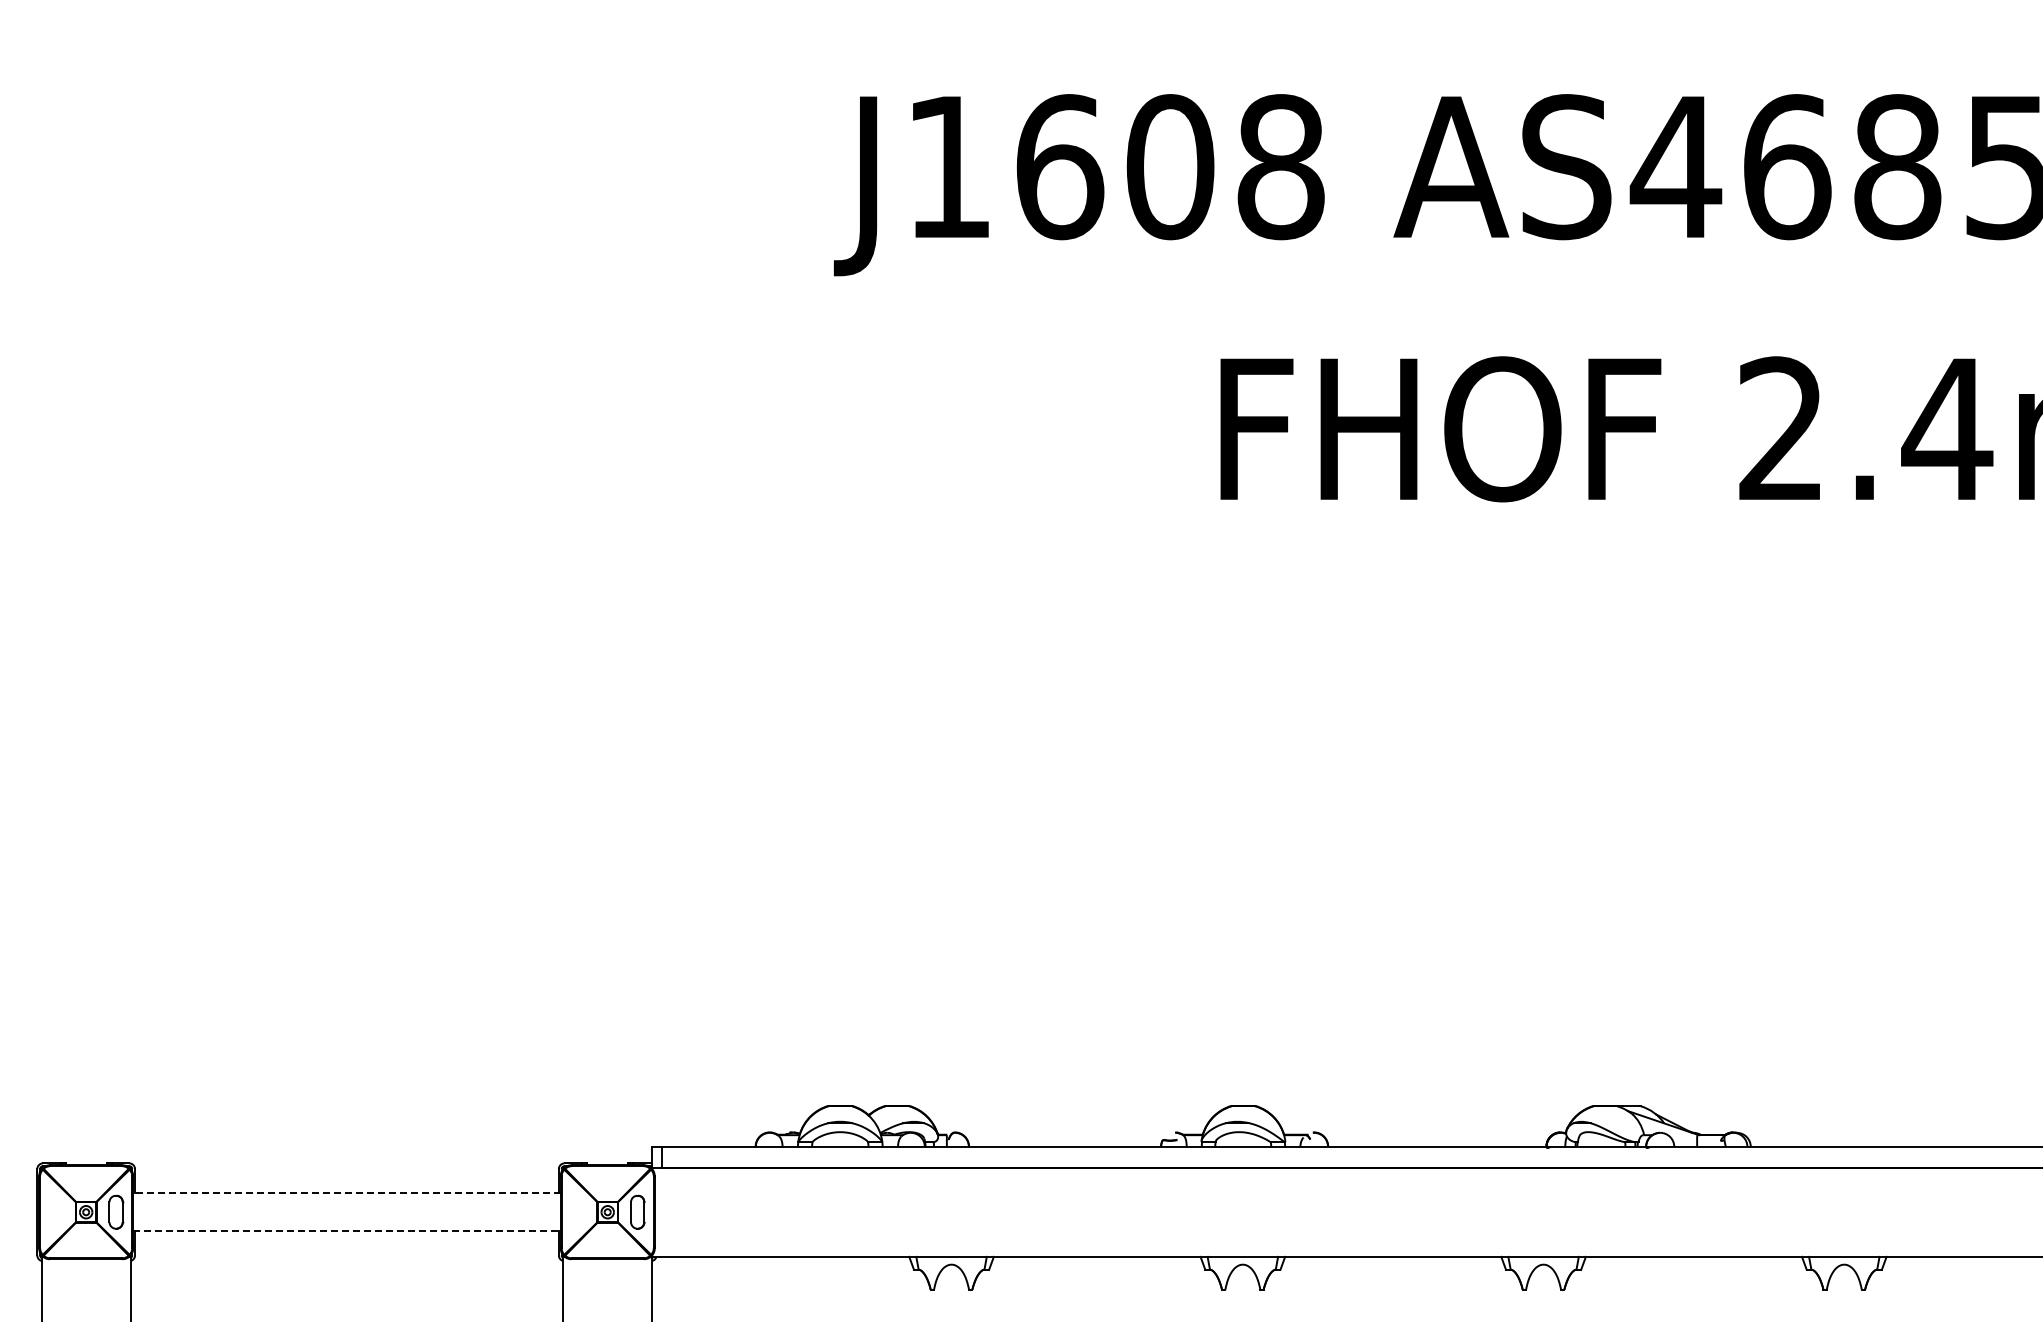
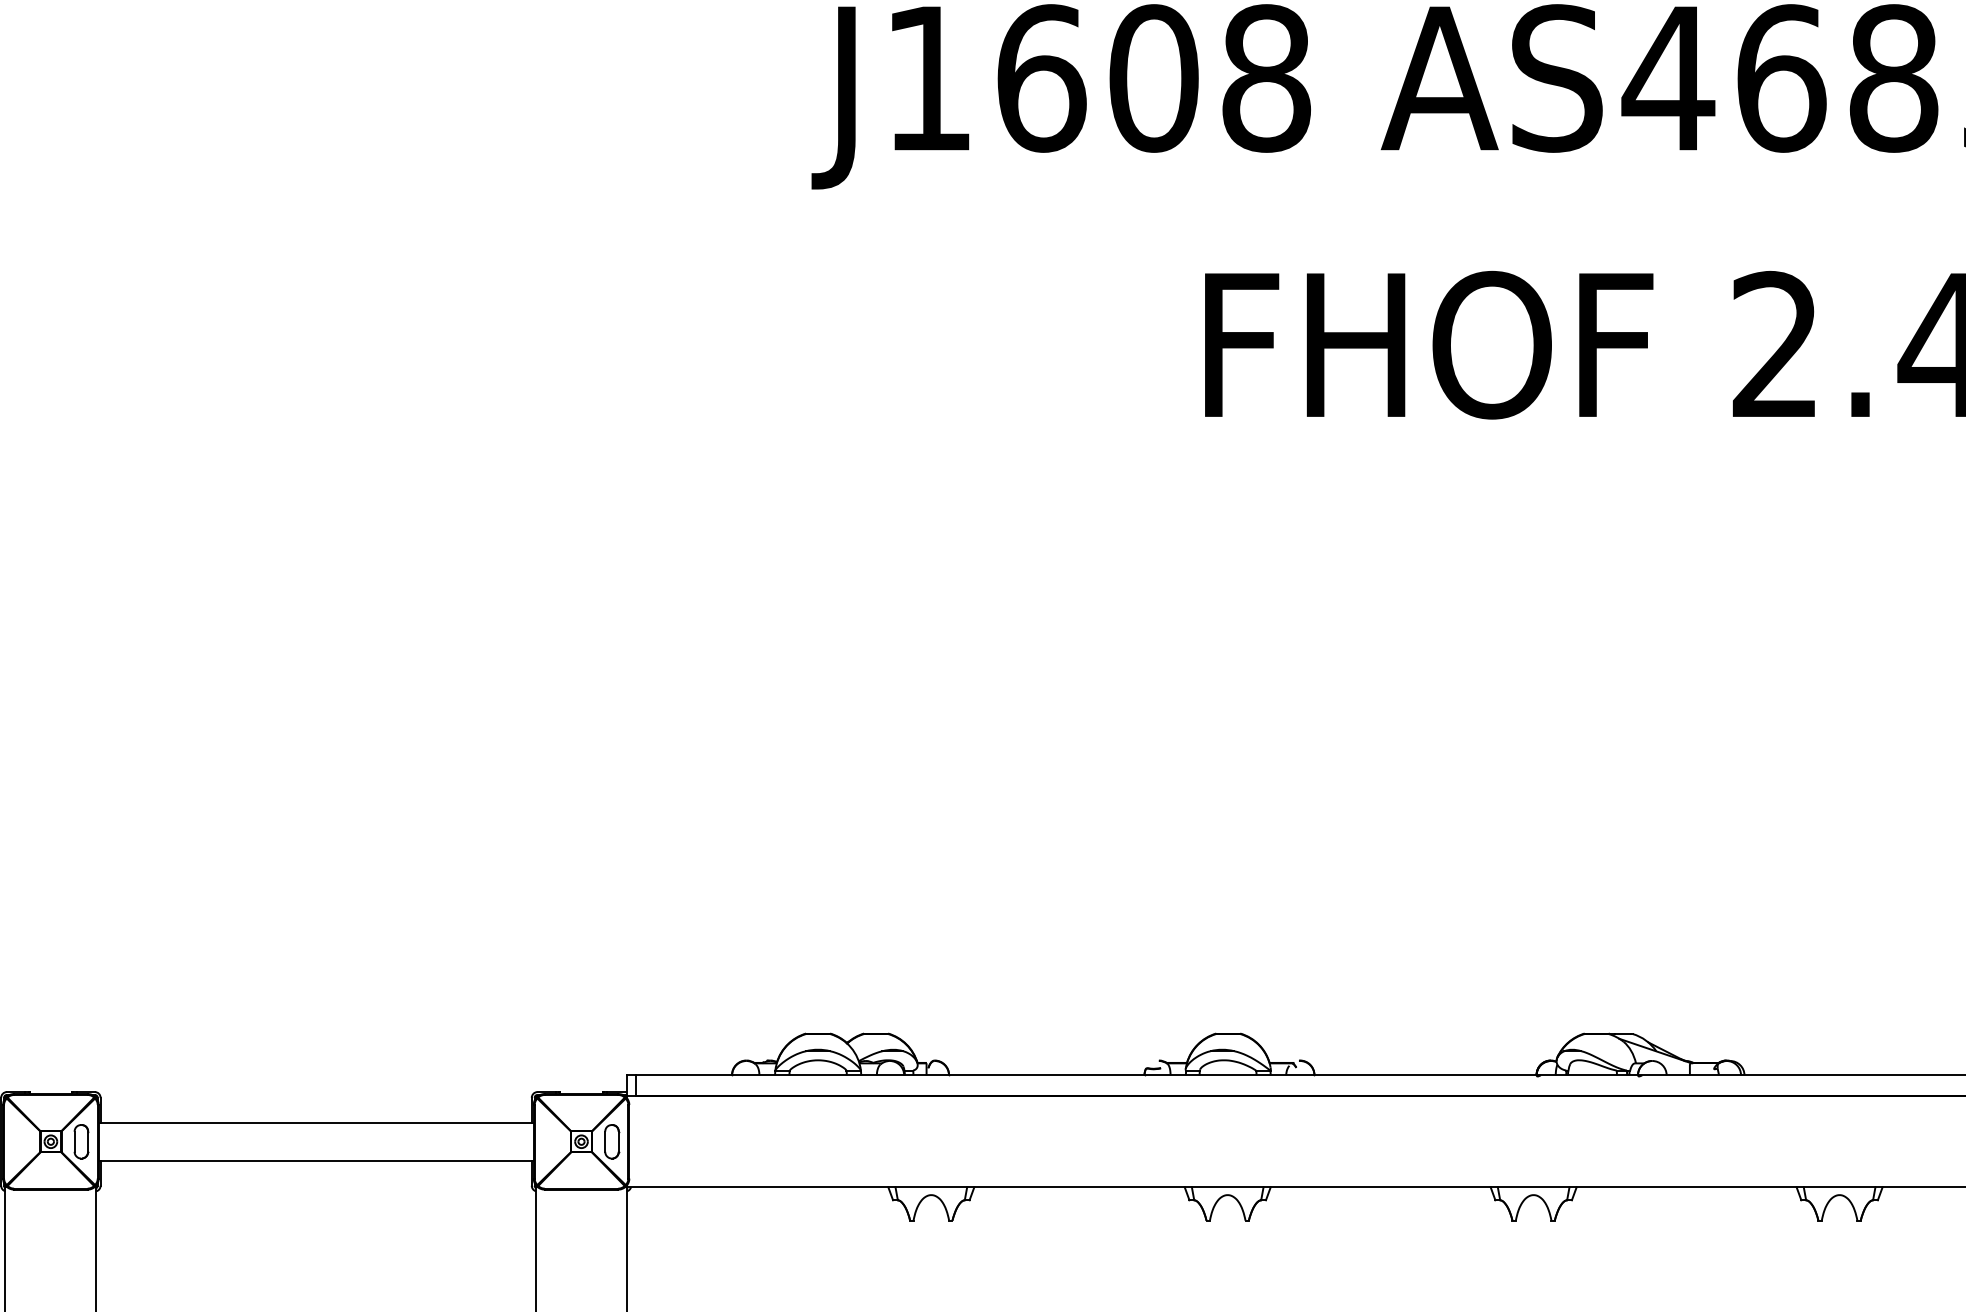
line: (346, 1193) -> (315, 1122), dashed -> solid
line: (346, 1231) -> (315, 1161), dashed -> solid

